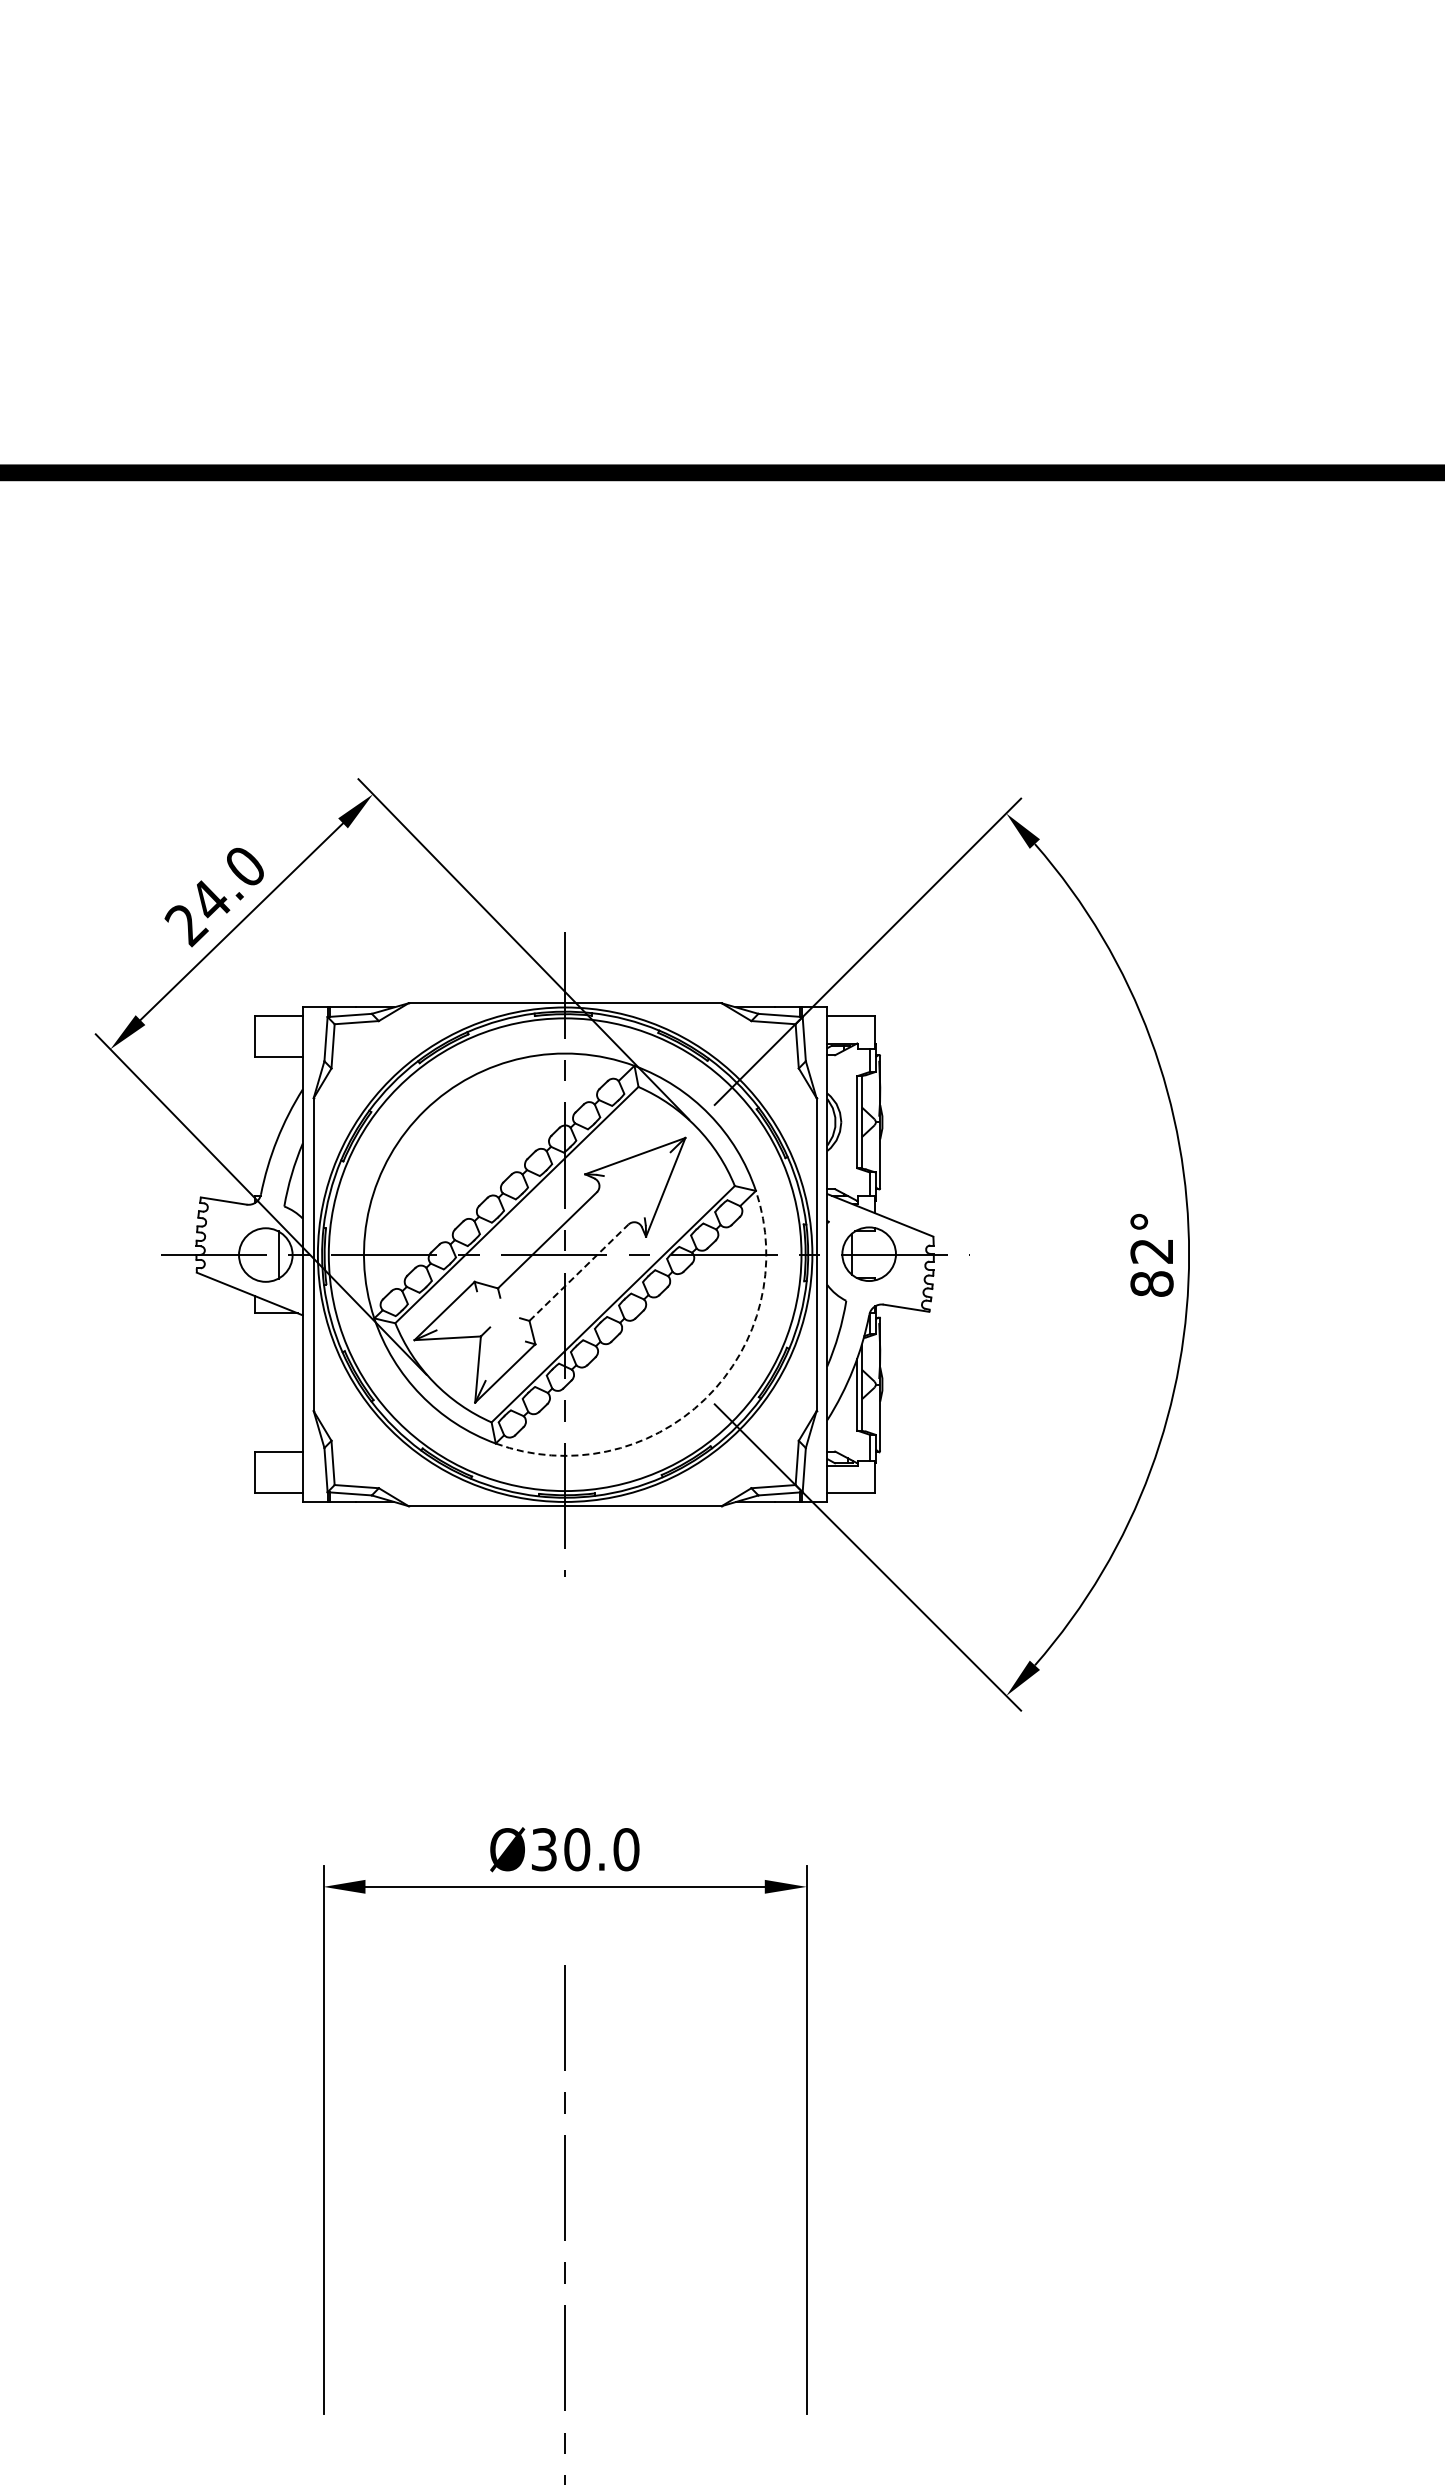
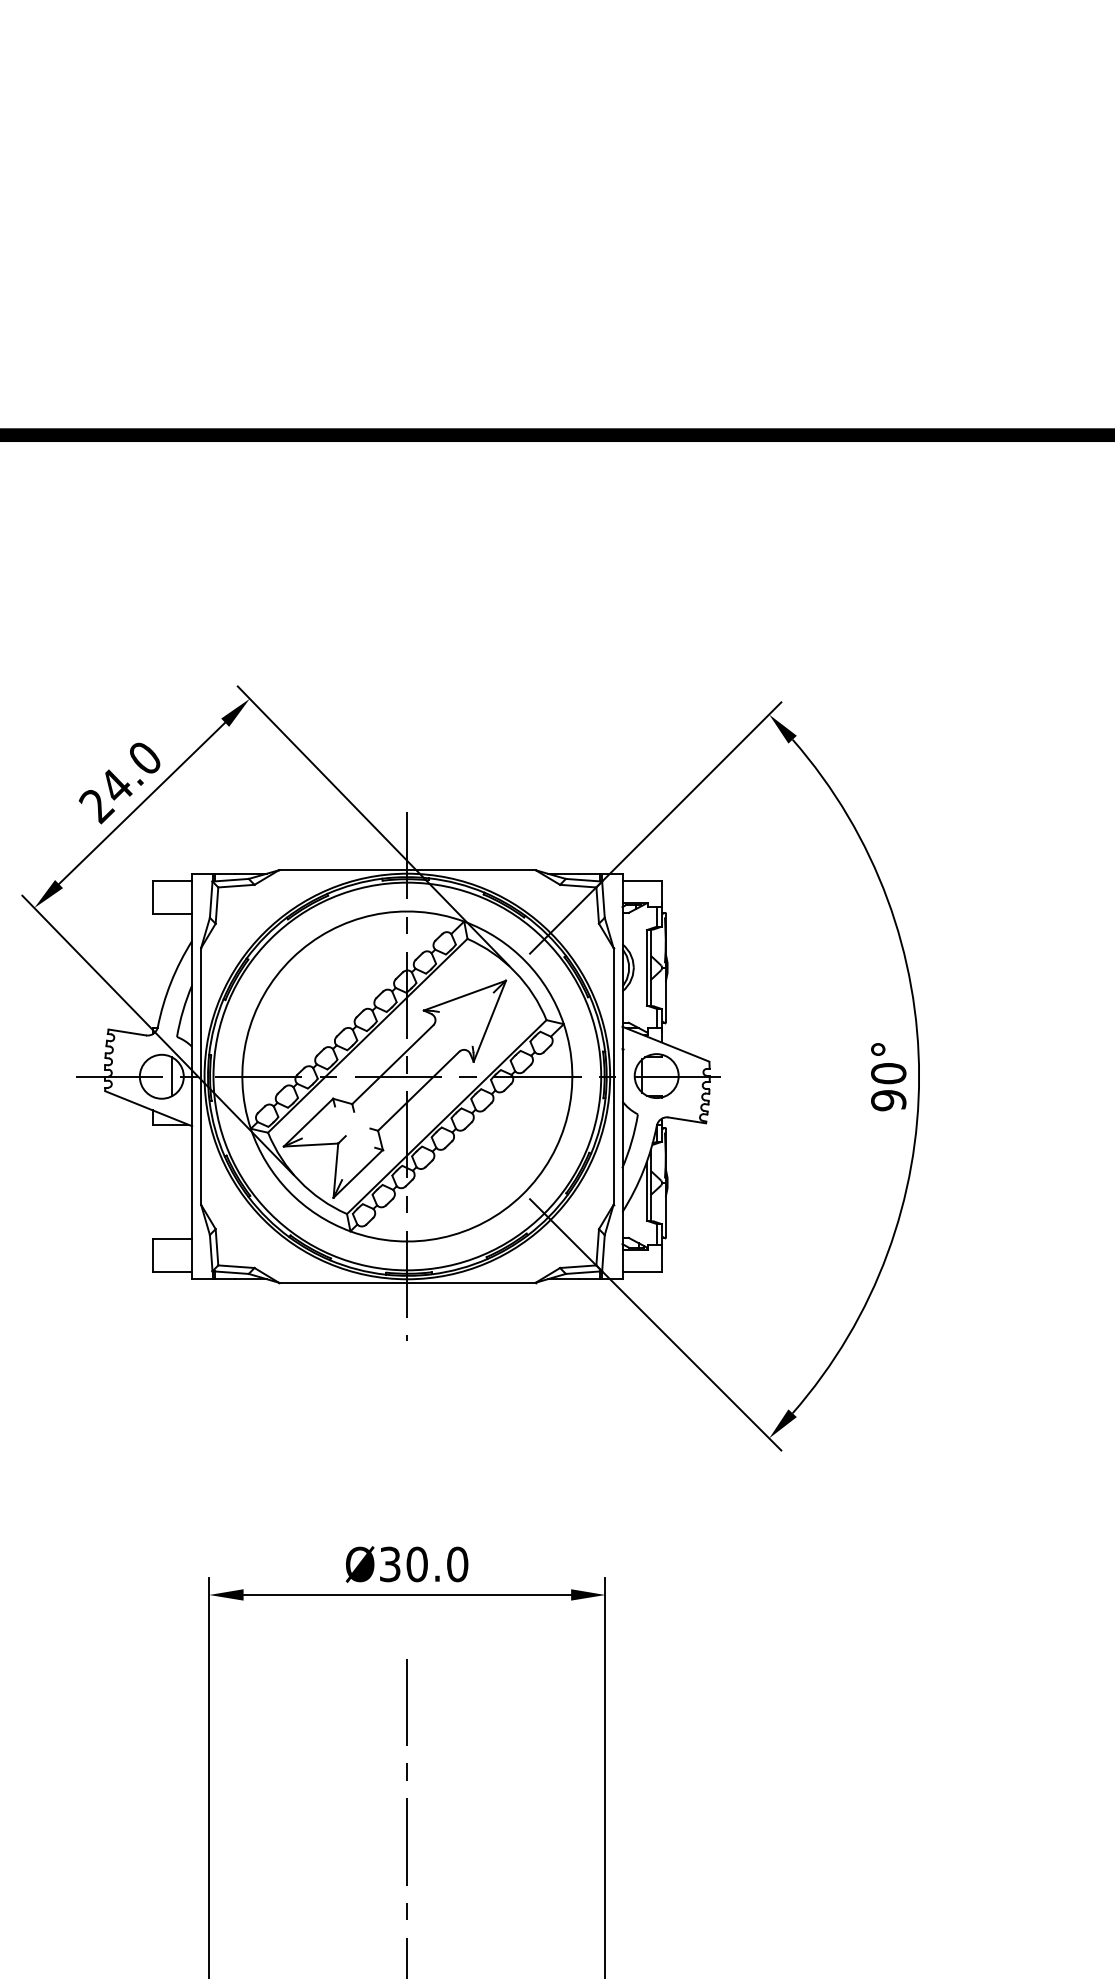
text: (1151, 1267) -> (888, 1086), 82° -> 90°
line: (579, 1272) -> (419, 1091), dashed -> solid
arc: (705, 1399) -> (522, 1195), dashed -> solid

